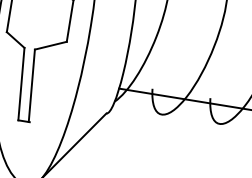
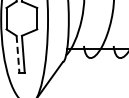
line: (22, 84) -> (18, 54), solid -> dashed

